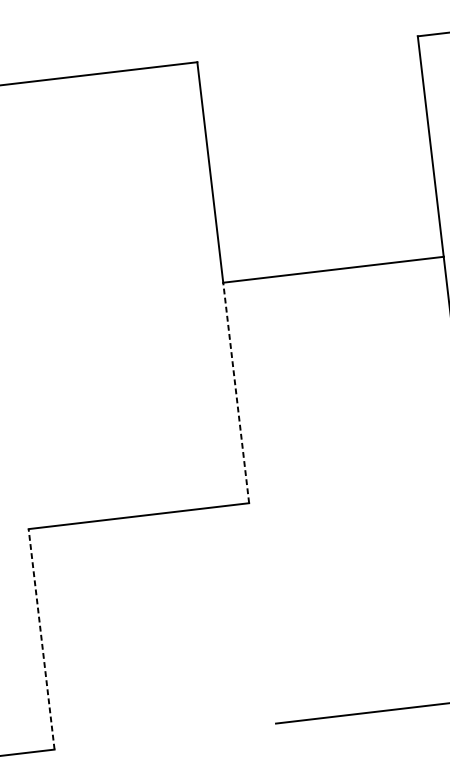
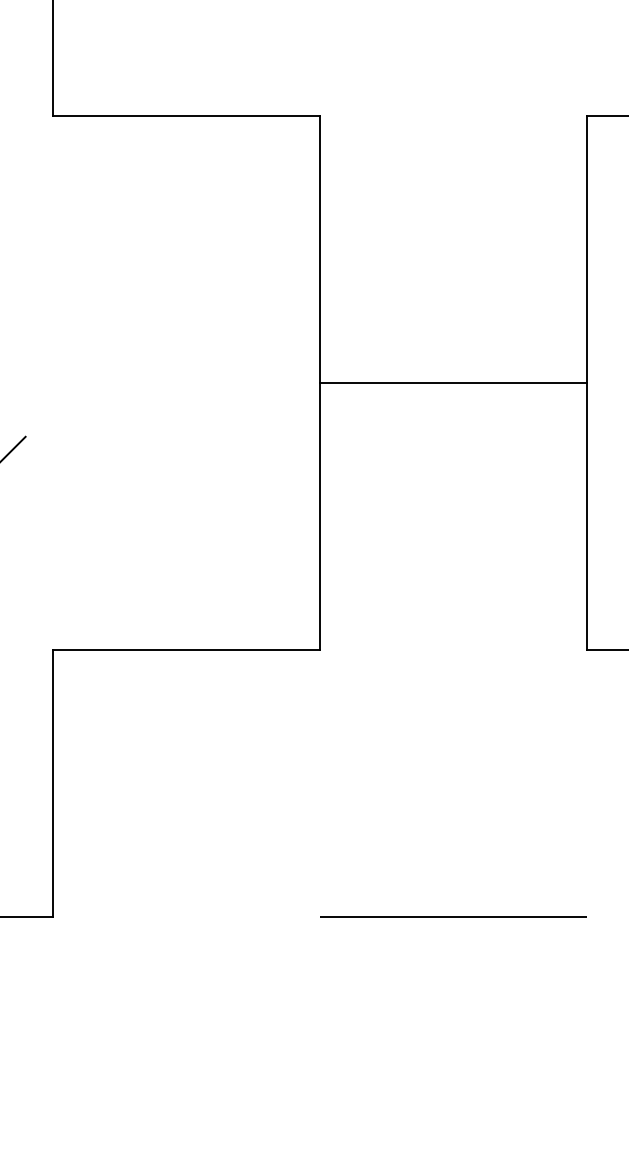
line: (236, 393) -> (320, 516), dashed -> solid
line: (42, 639) -> (53, 783), dashed -> solid

